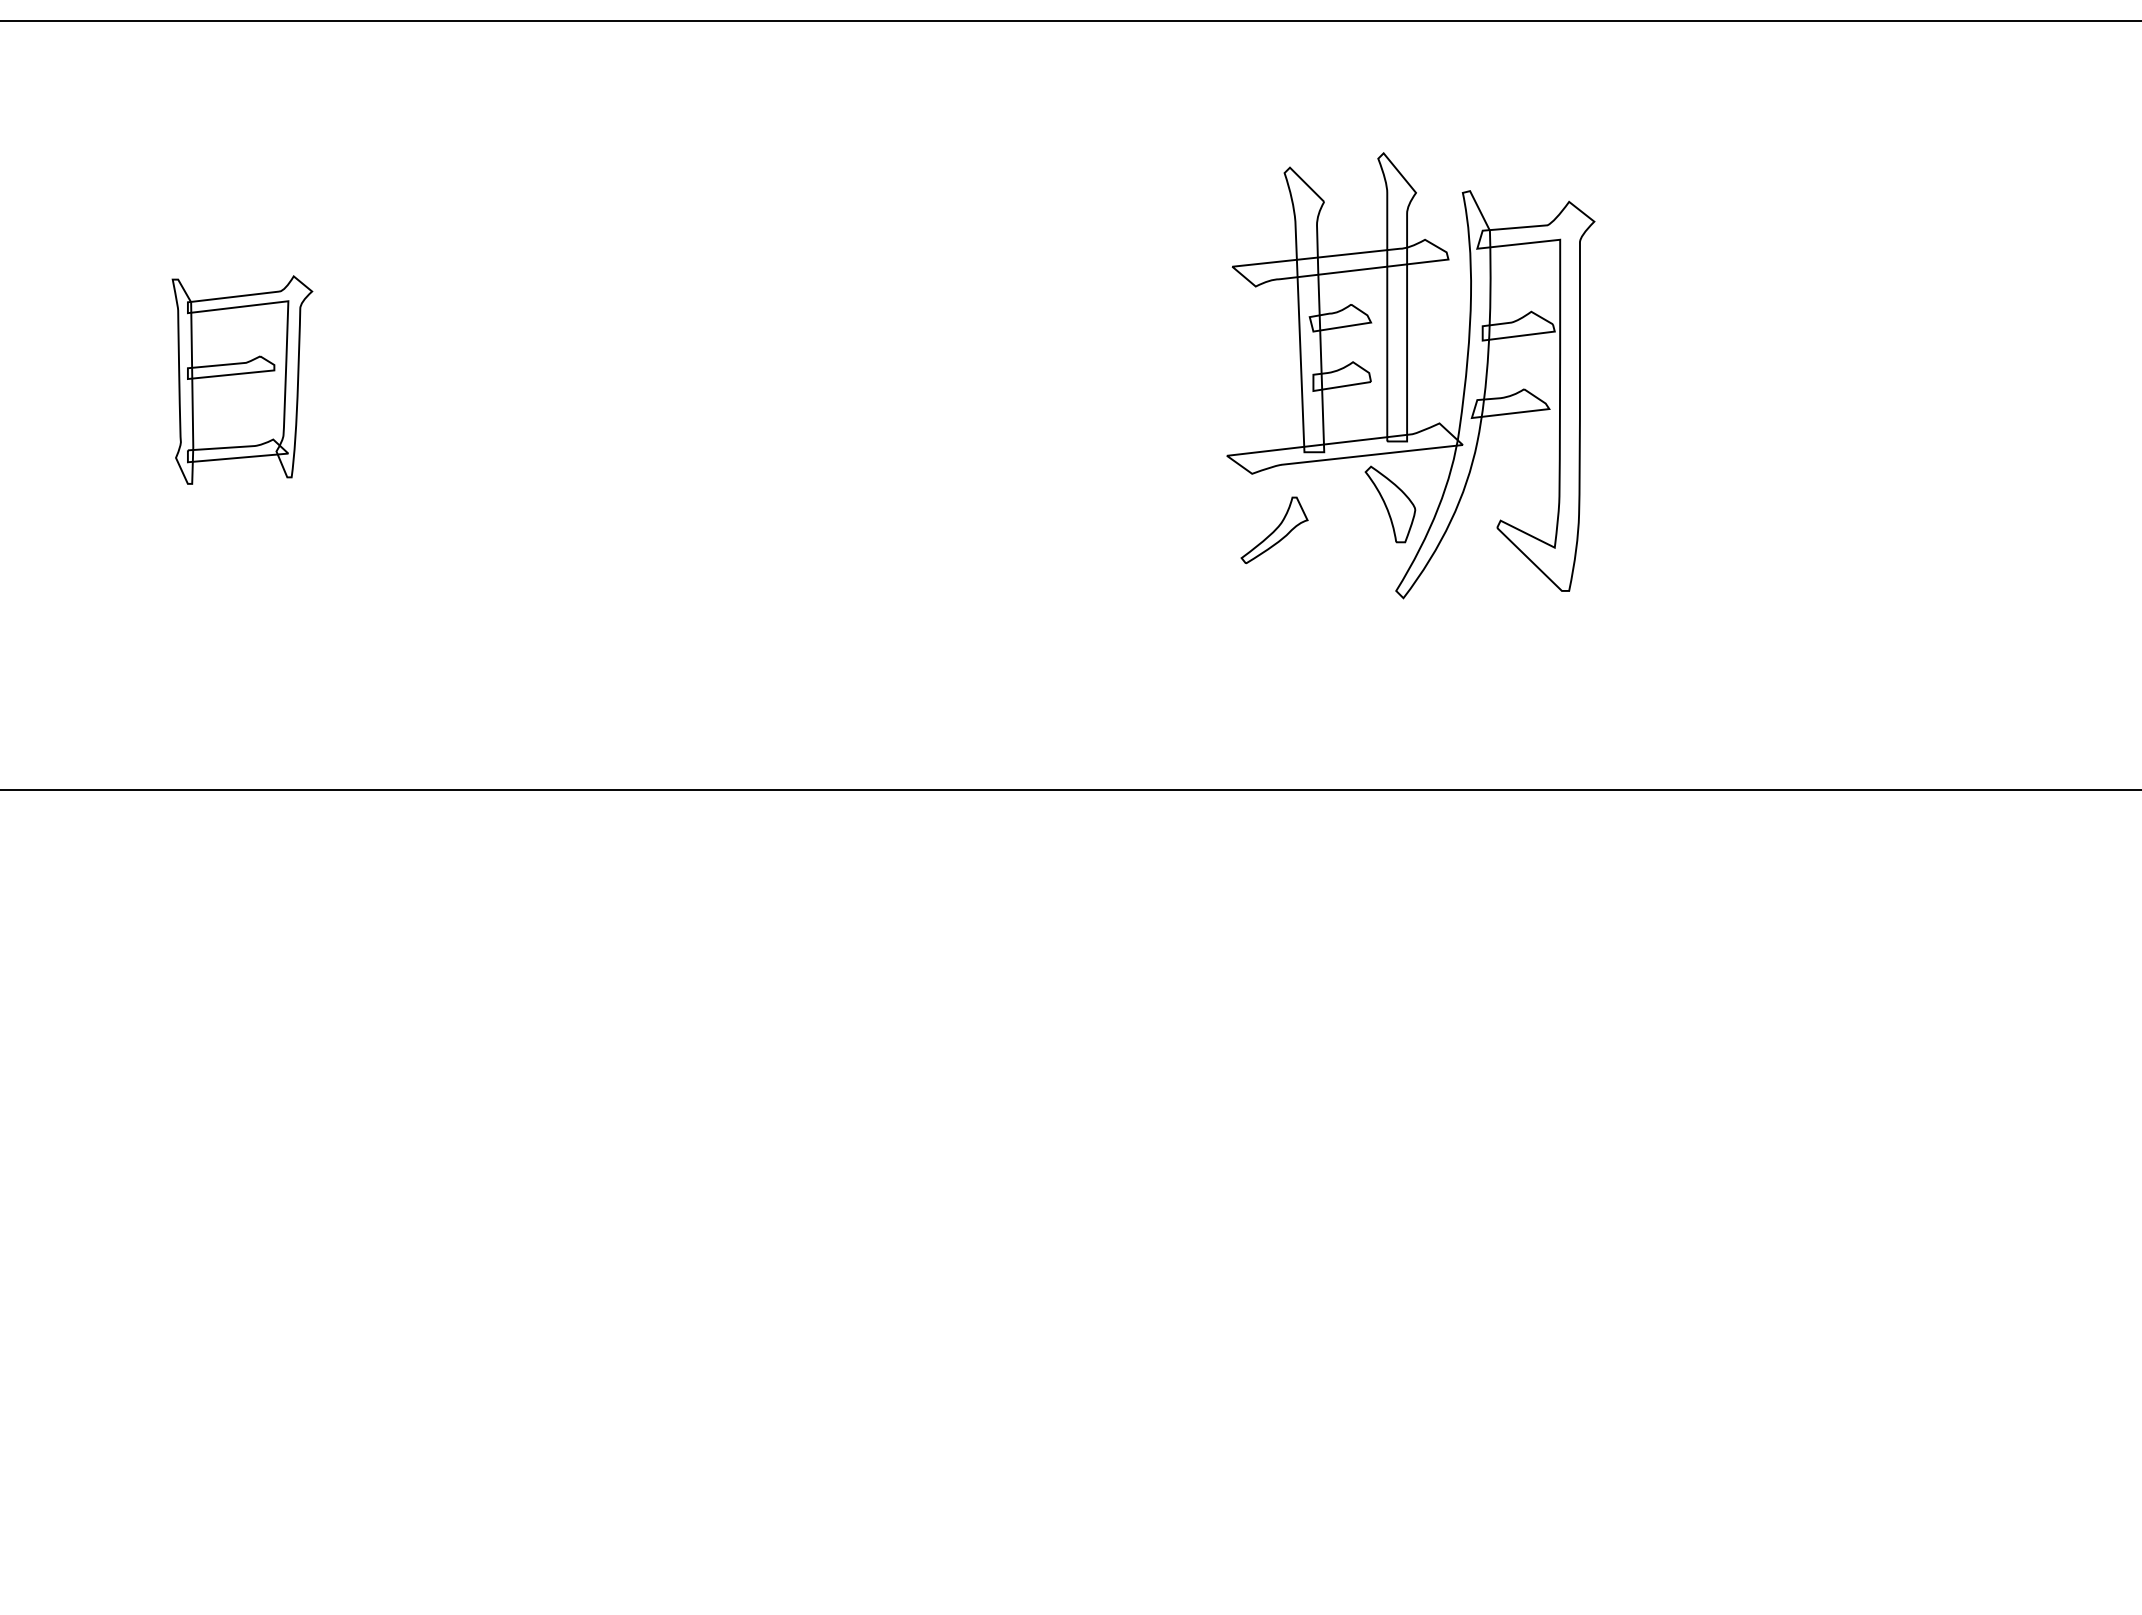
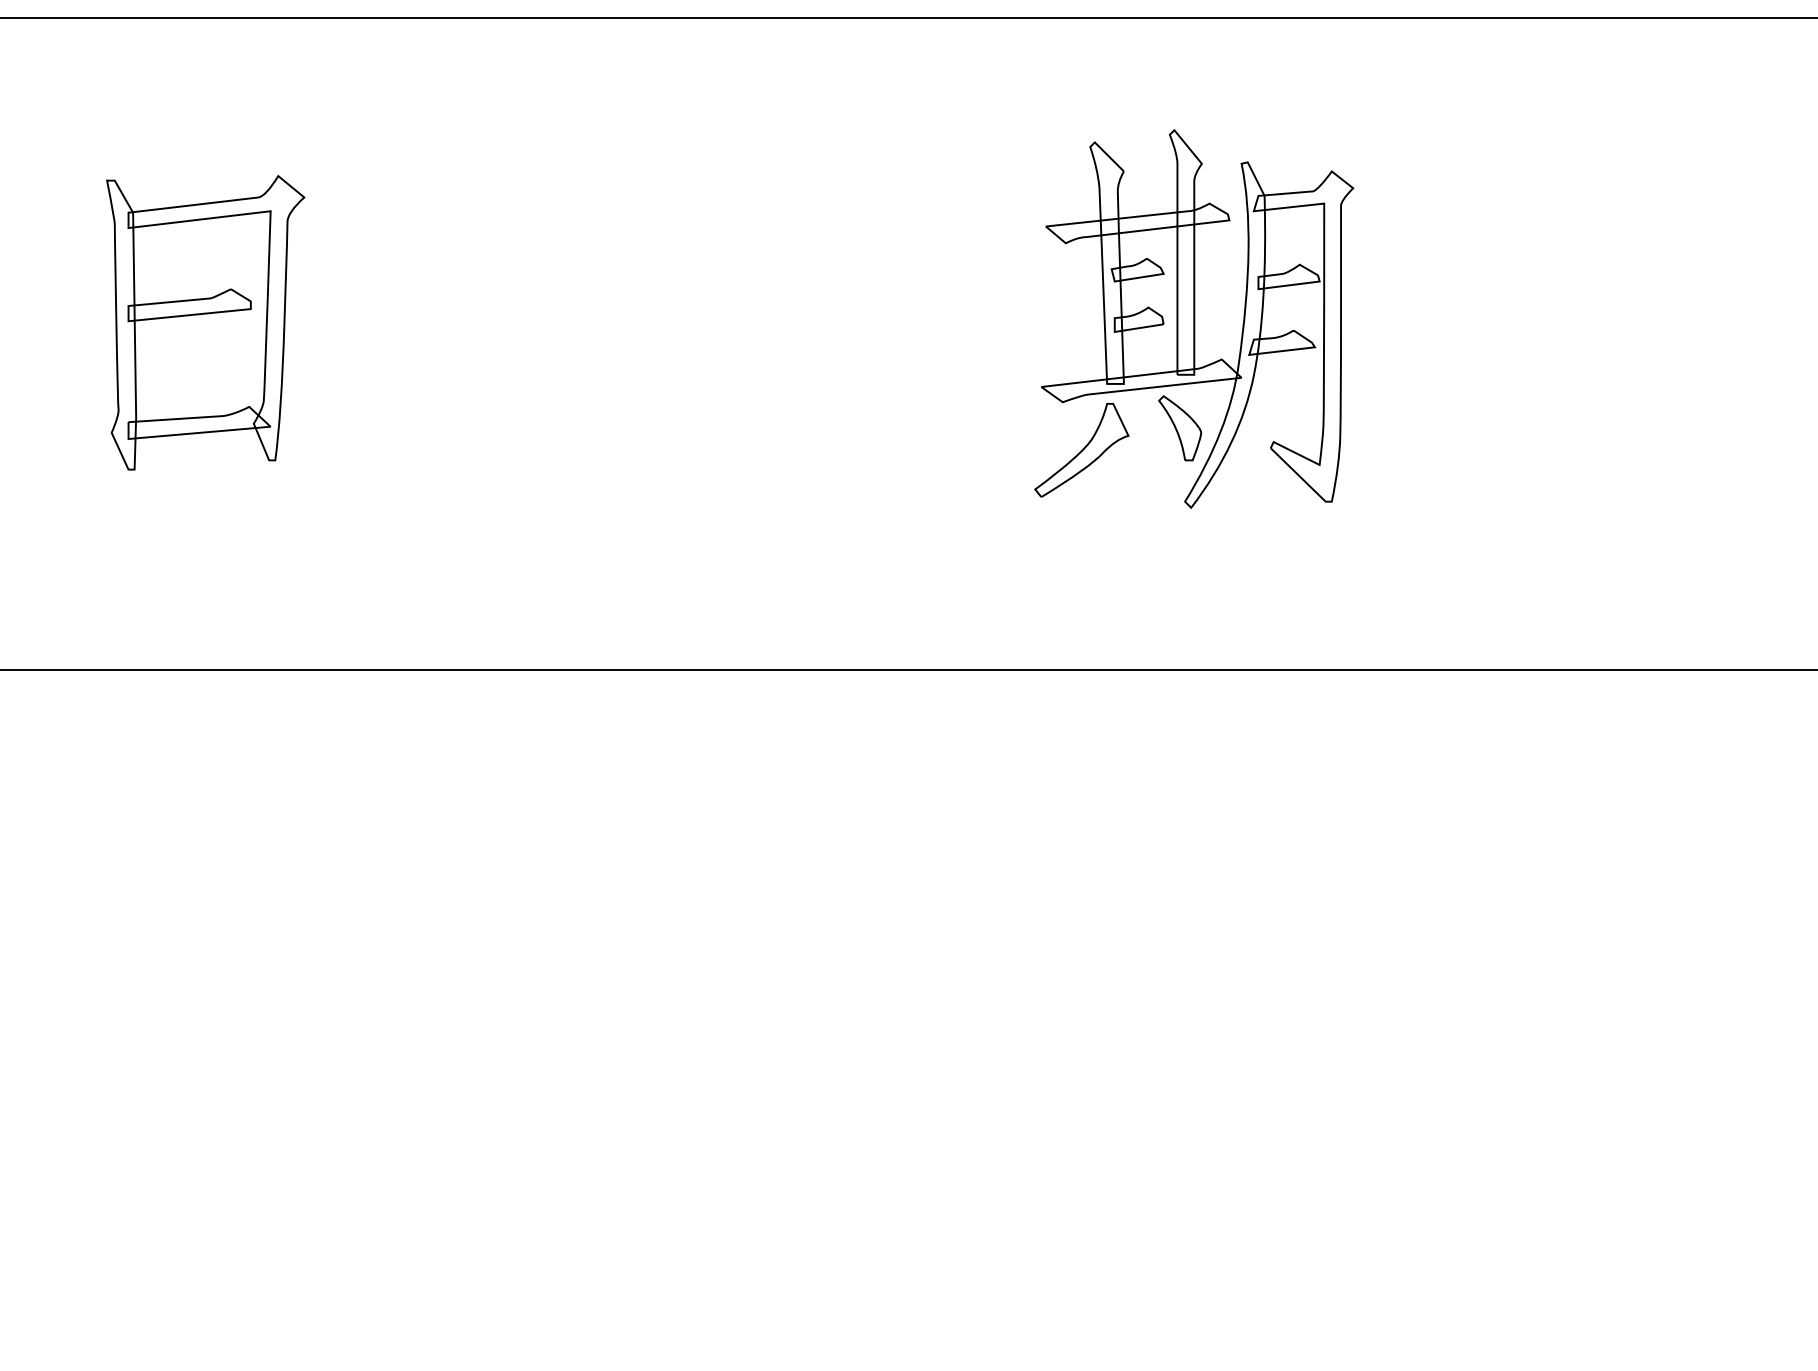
part: (242, 379) -> (205, 322), size x1.67
part: (1274, 530) -> (1081, 450), size x1.67

